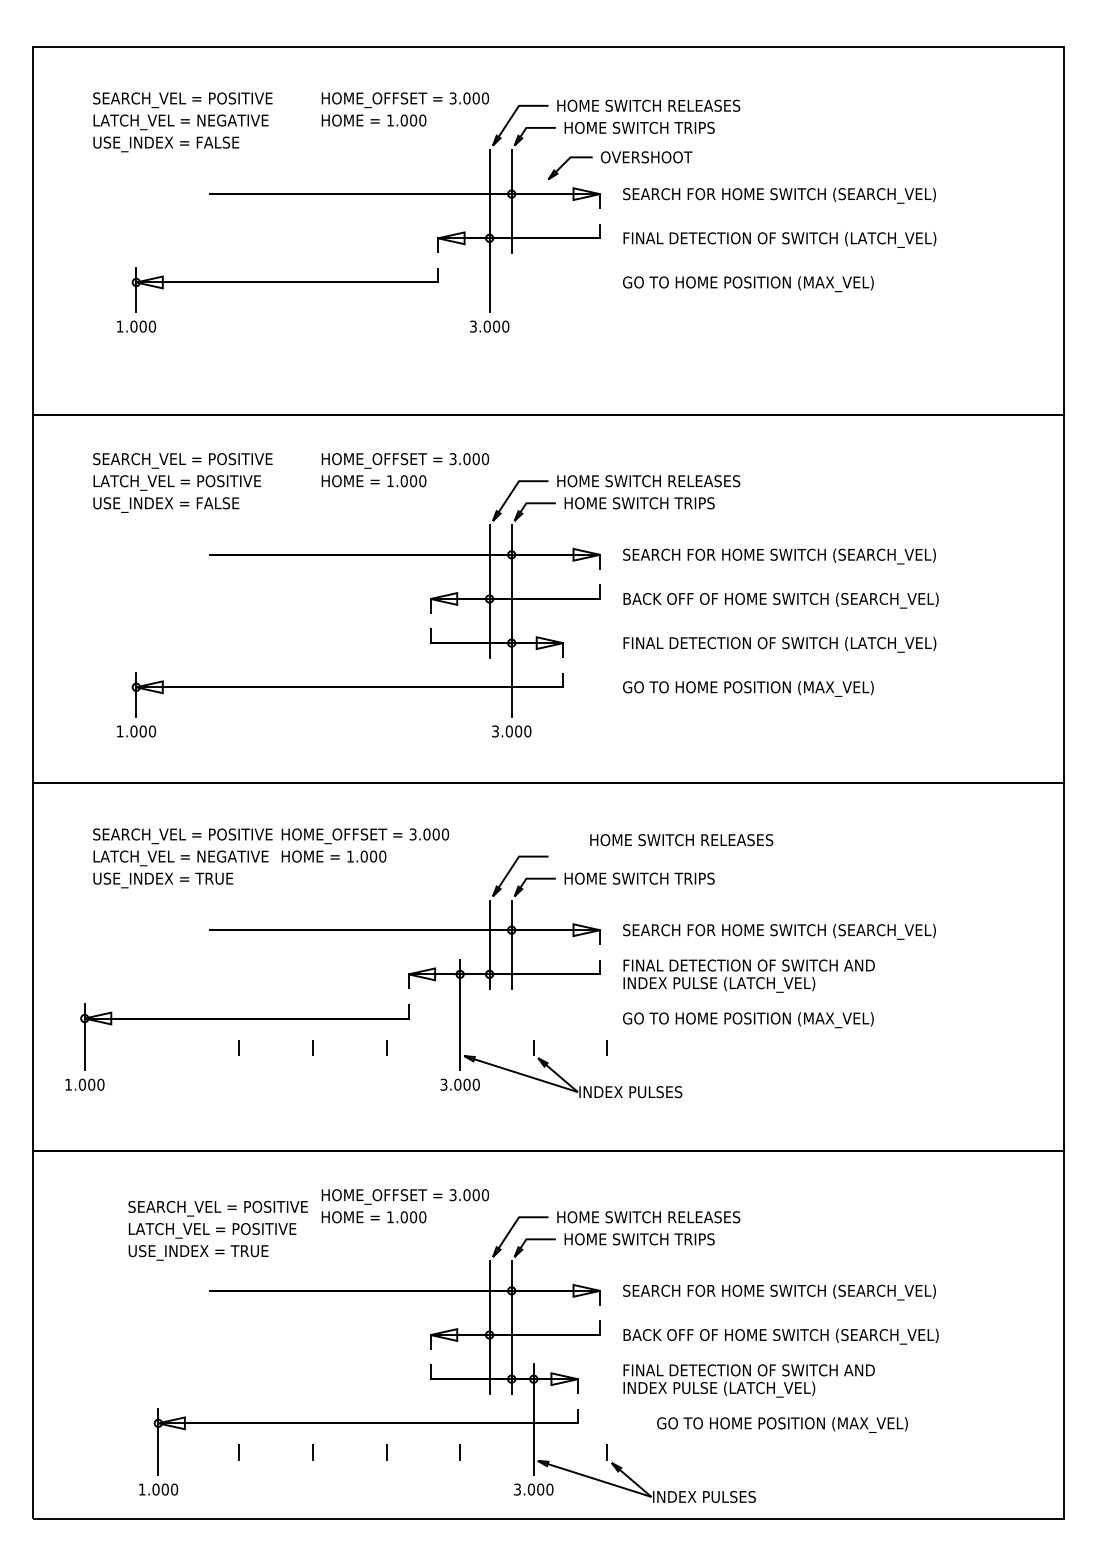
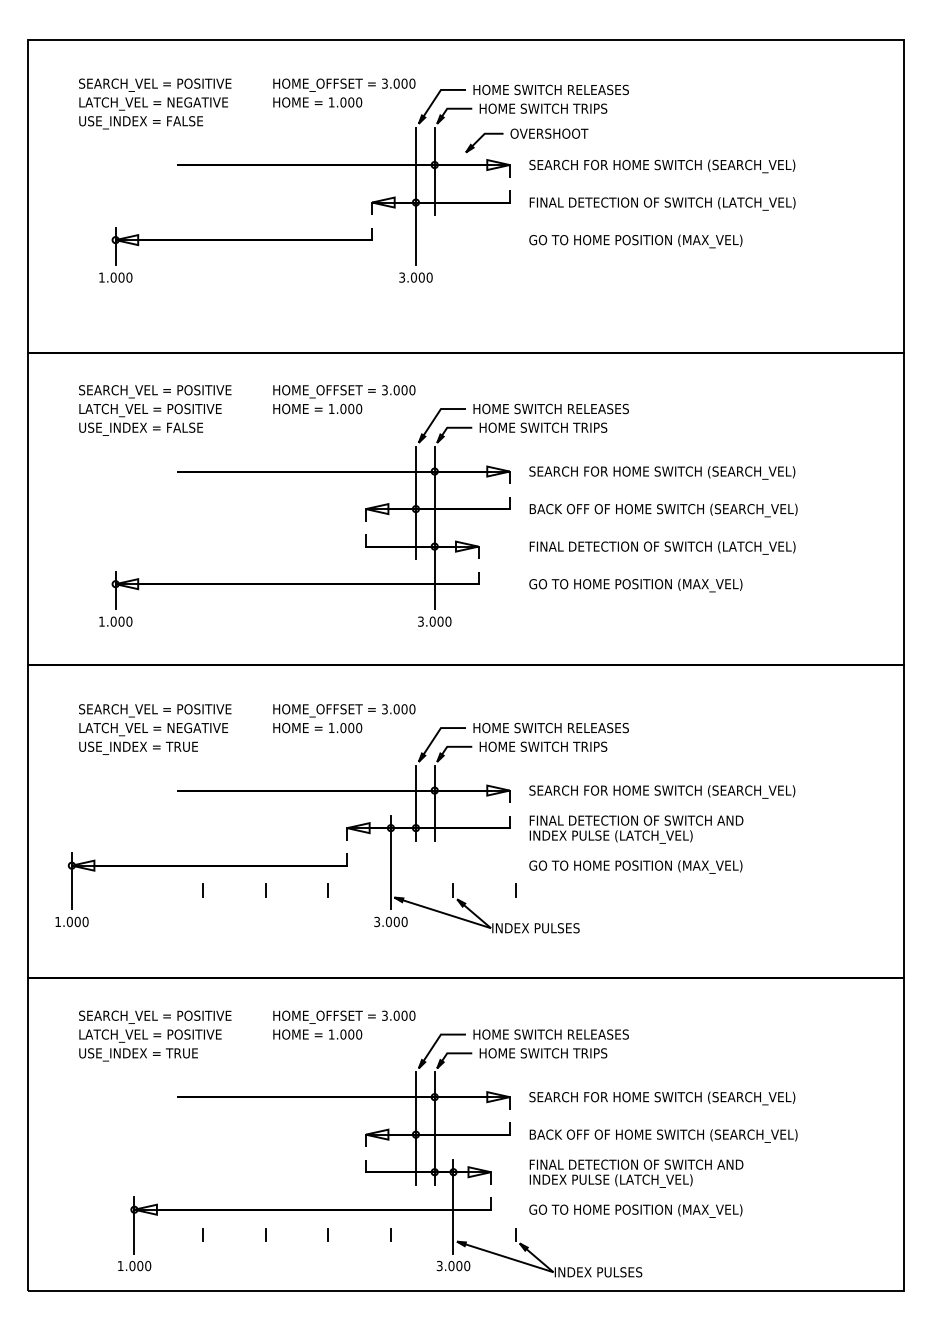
text: (680, 840) -> (550, 728), moved
text: (365, 845) -> (344, 718), moved
text: (218, 1230) -> (155, 1035), moved
text: (782, 1424) -> (635, 1210), moved

